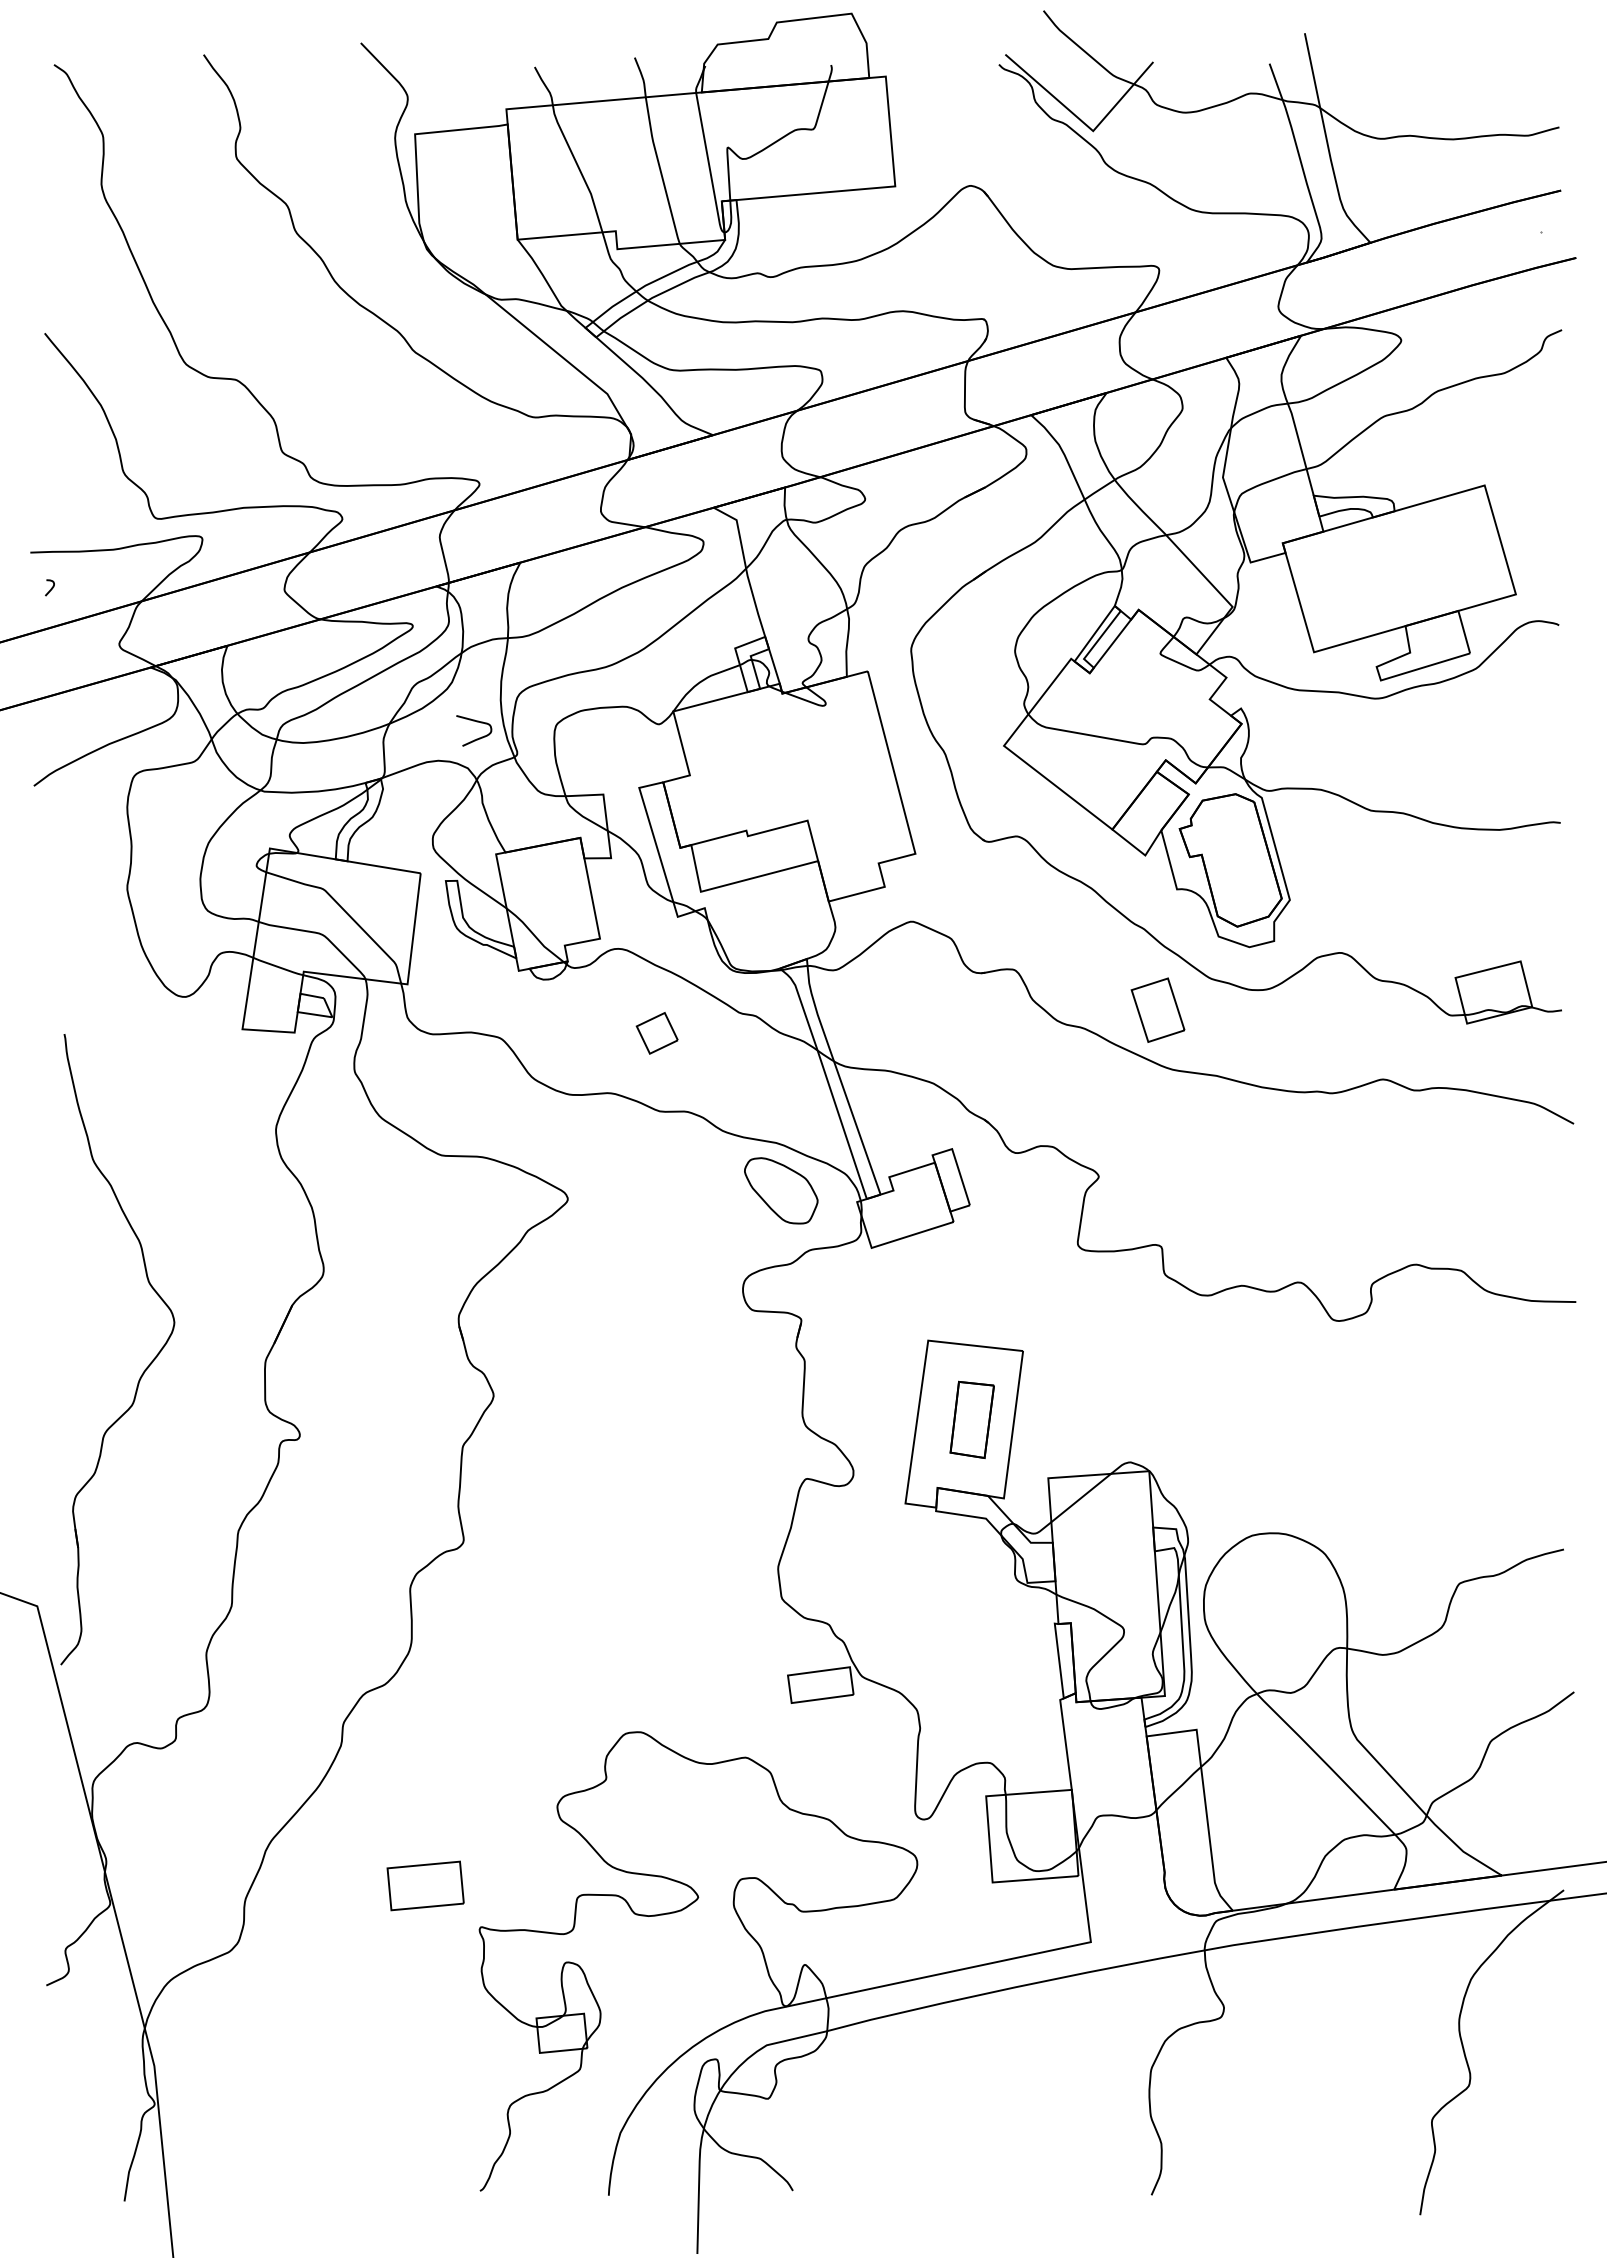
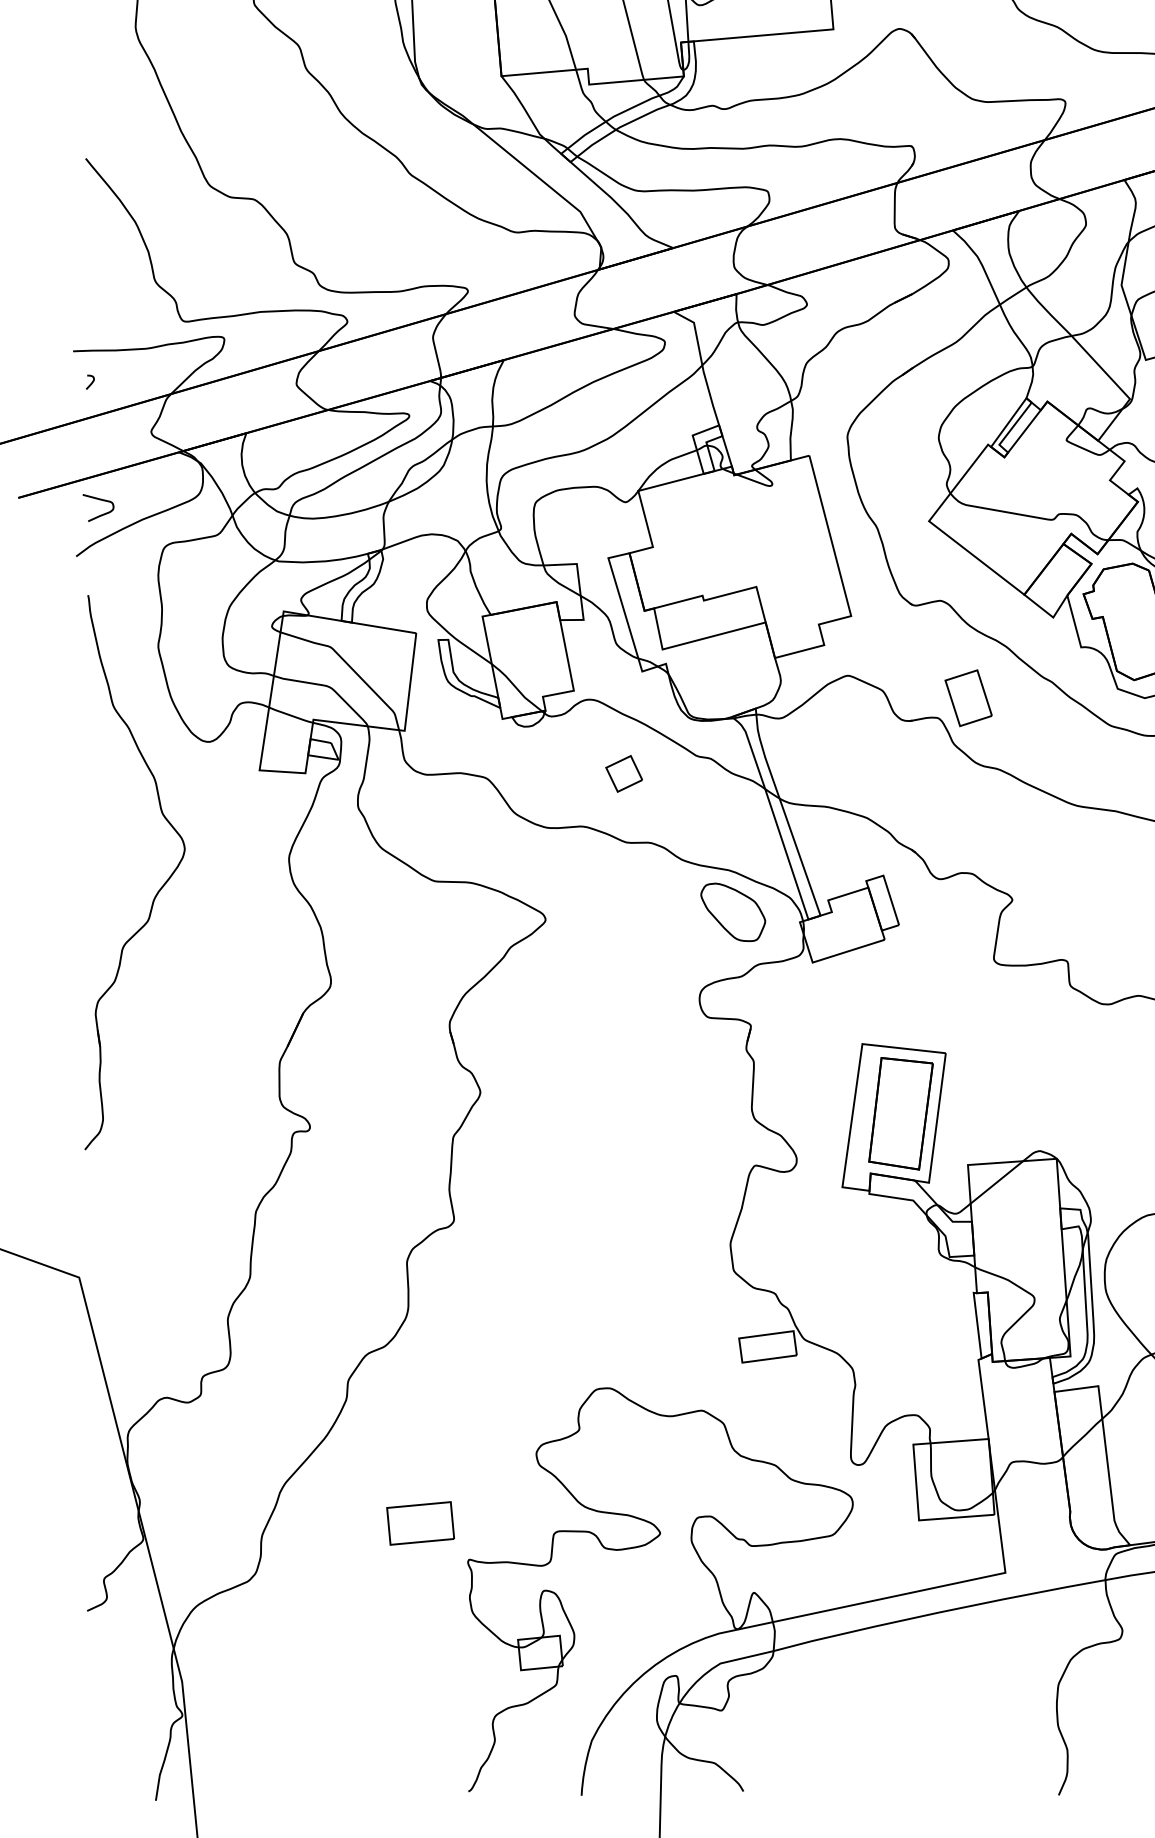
curve: (476, 722) -> (100, 500), moved
part: (1157, 1009) -> (968, 697), moved
part: (145, 1368) -> (159, 889), moved
part: (972, 1419) -> (901, 1113), size x1.67

